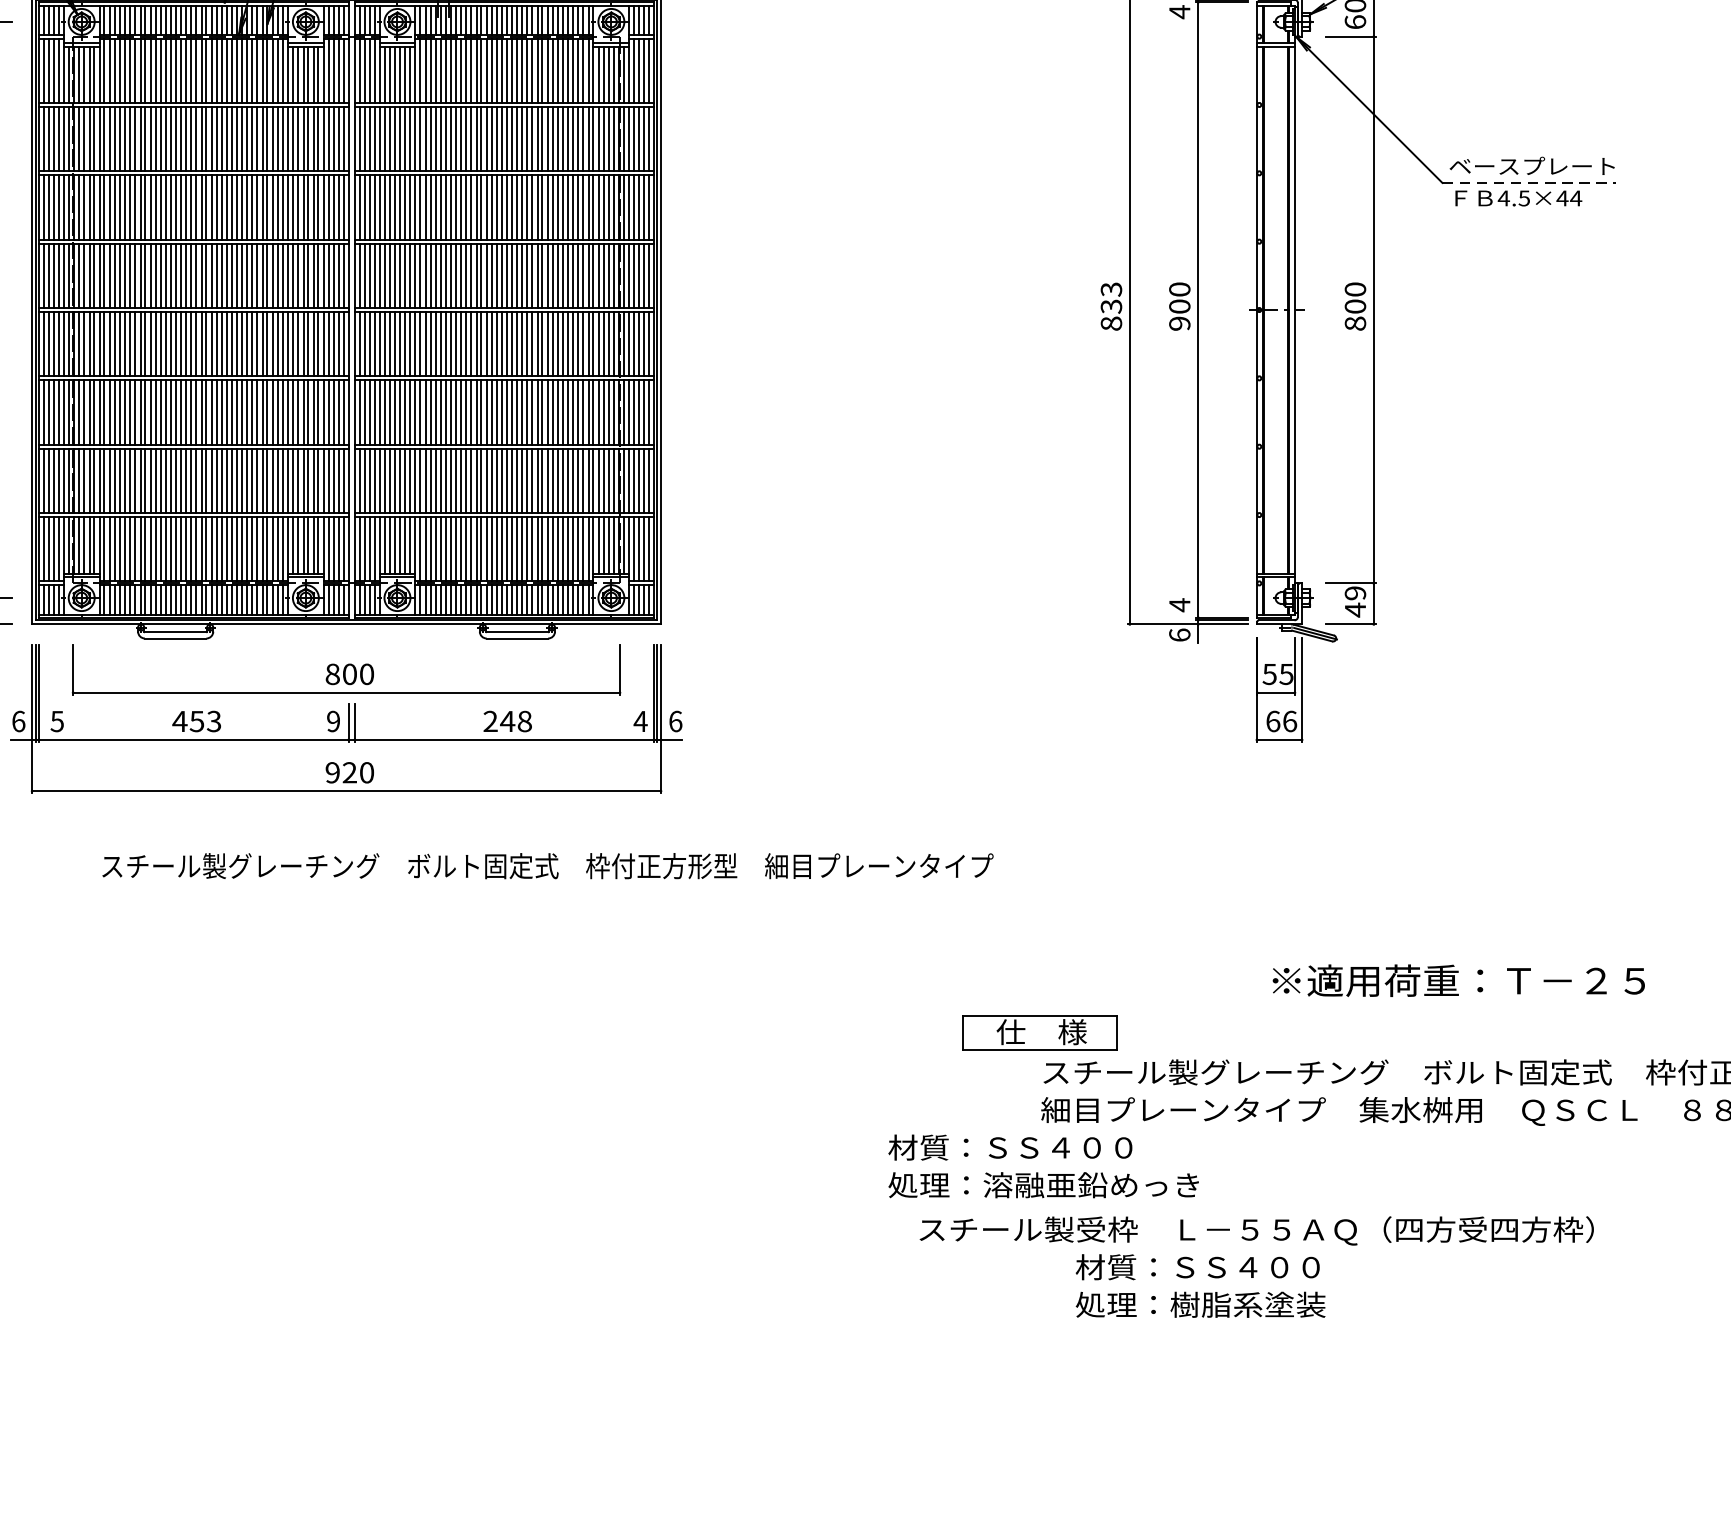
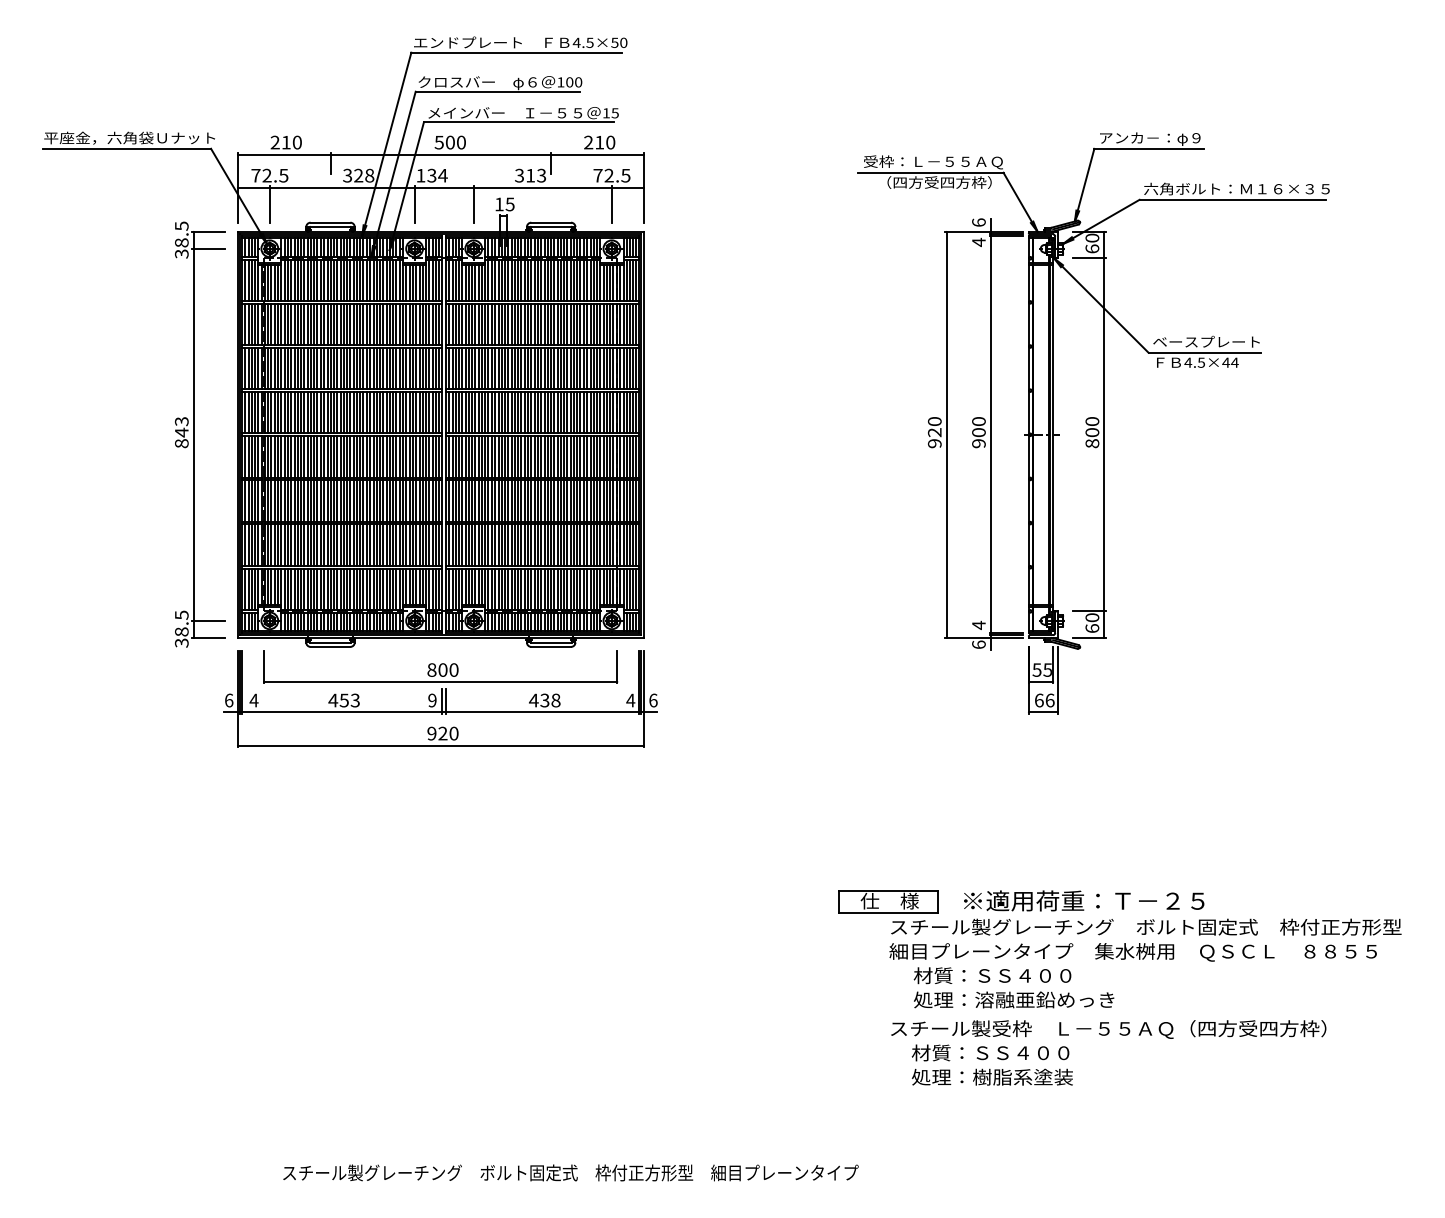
line: (1530, 182) -> (1205, 352), dashed -> solid
text: (1110, 306) -> (934, 432), 833 -> 920
text: (1355, 602) -> (1092, 623), 49 -> 60
text: (56, 721) -> (253, 700), 5 -> 4
text: (499, 721) -> (539, 700), 248 -> 438
text: (547, 865) -> (570, 1172), moved
text: (1459, 980) -> (1084, 900), moved
text: (1042, 1165) -> (1013, 987), moved
text: (1256, 1230) -> (1108, 1029), moved

